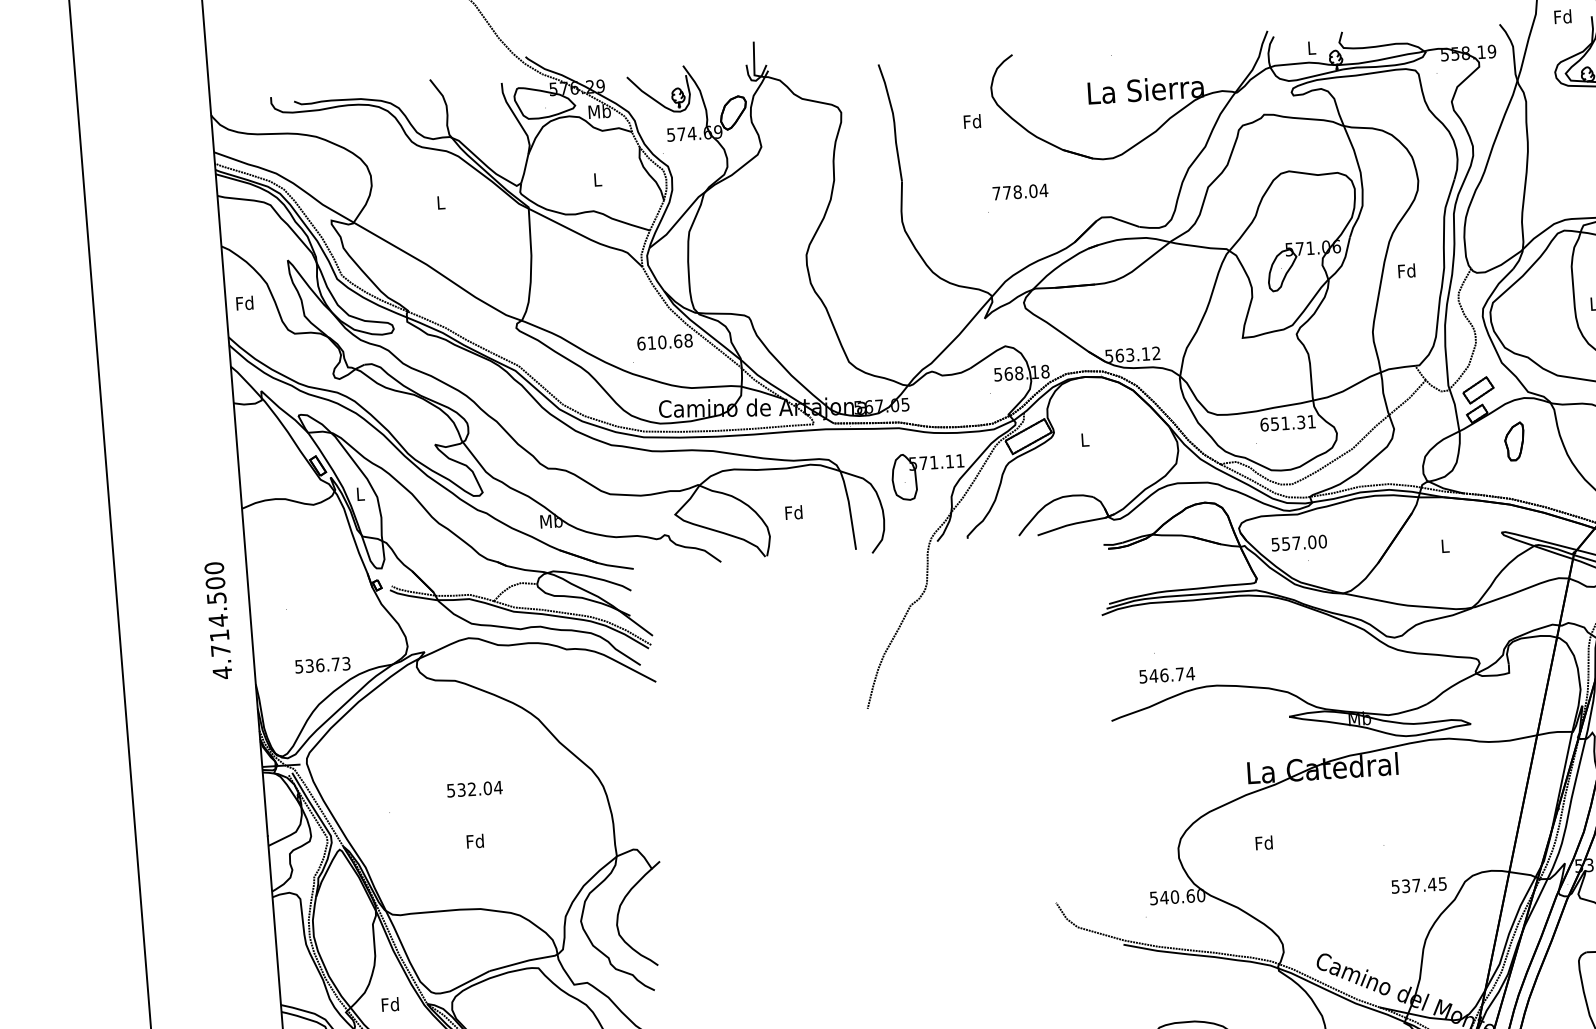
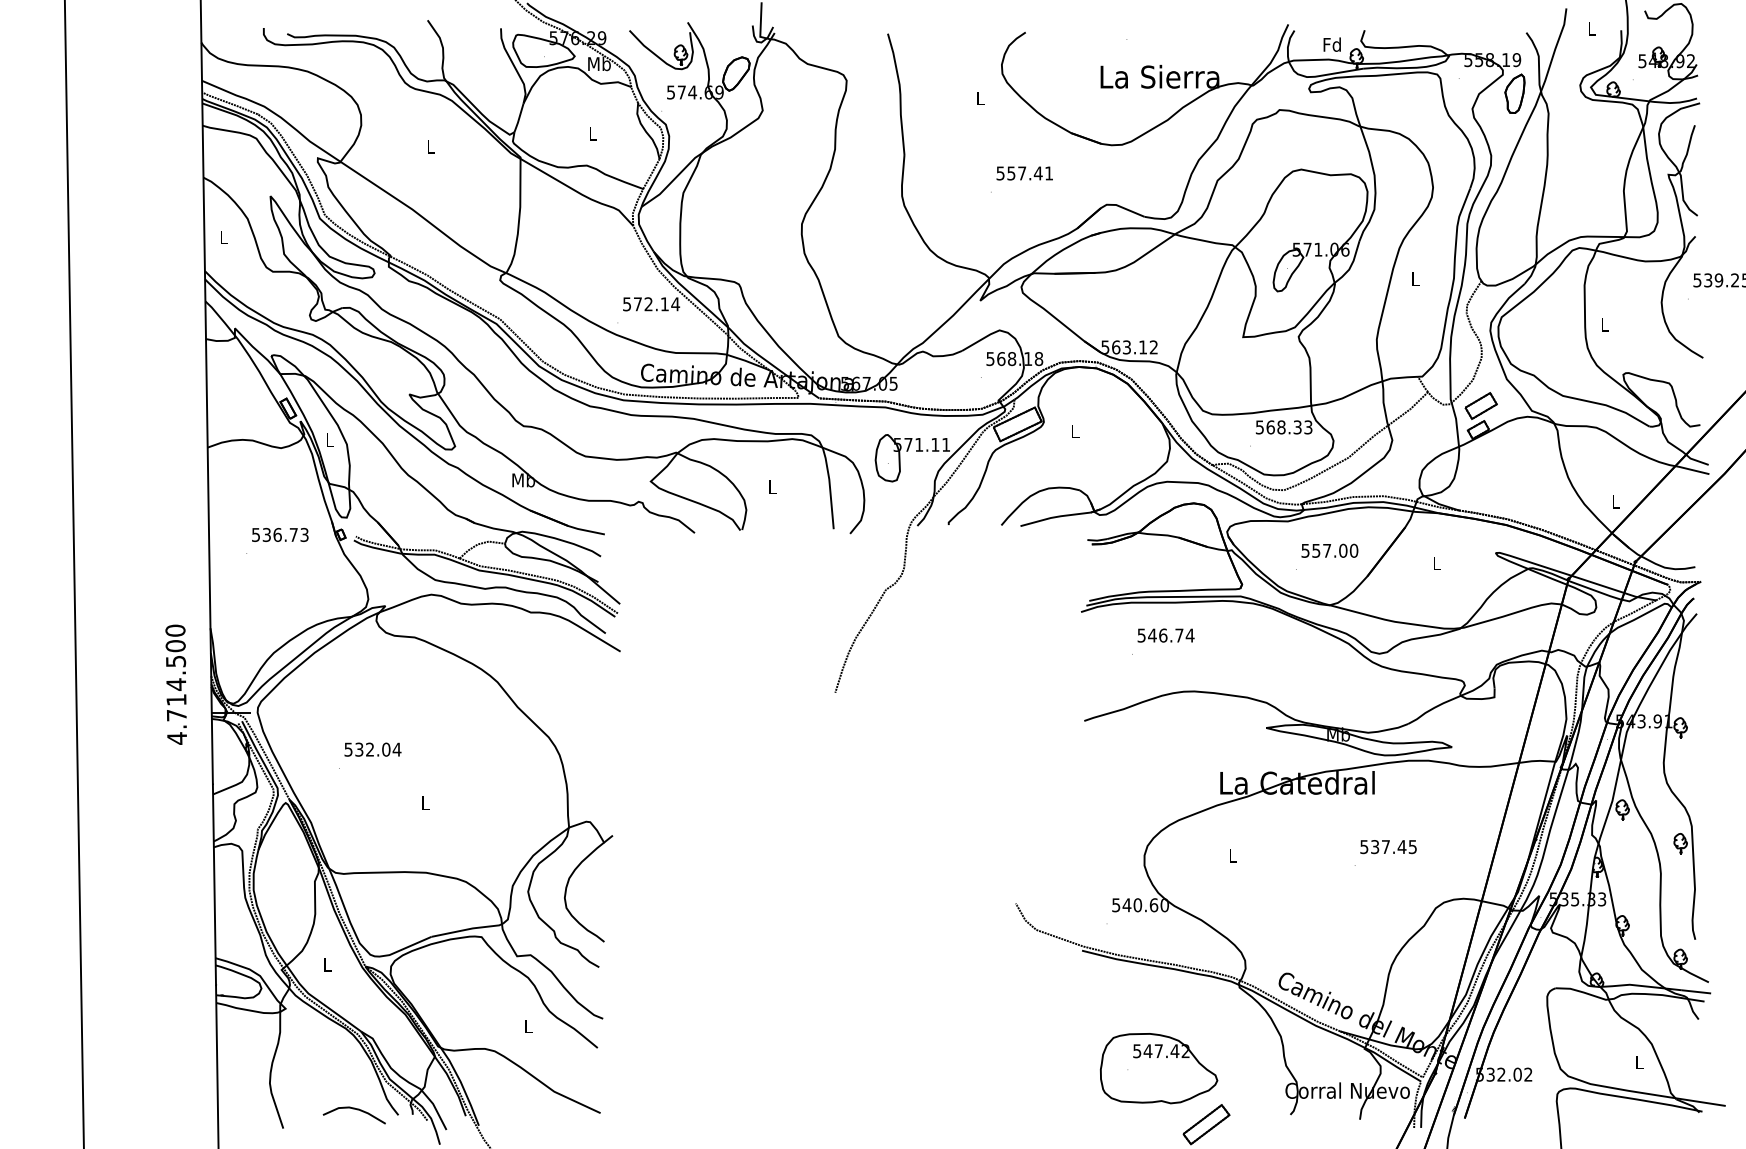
text: (1562, 16) -> (1591, 28), Fd -> L
text: (1310, 47) -> (1331, 44), L -> Fd
text: (971, 121) -> (979, 98), Fd -> L
text: (1019, 192) -> (1024, 173), 778.04 -> 557.41
text: (1406, 270) -> (1415, 278), Fd -> L
text: (244, 303) -> (223, 237), Fd -> L
text: (665, 342) -> (651, 304), 610.68 -> 572.14
text: (1287, 423) -> (1283, 427), 651.31 -> 568.33
part: (1514, 441) -> (1514, 93), moved
text: (793, 512) -> (772, 486), Fd -> L
text: (1298, 542) -> (1329, 550), moved
text: (217, 620) -> (175, 684), moved
text: (322, 664) -> (280, 534), moved
text: (1166, 675) -> (1165, 635), moved
text: (474, 789) -> (372, 749), moved
text: (474, 840) -> (424, 802), Fd -> L
text: (1264, 842) -> (1232, 855), Fd -> L
text: (1419, 885) -> (1388, 847), moved
text: (390, 1004) -> (327, 964), Fd -> L

